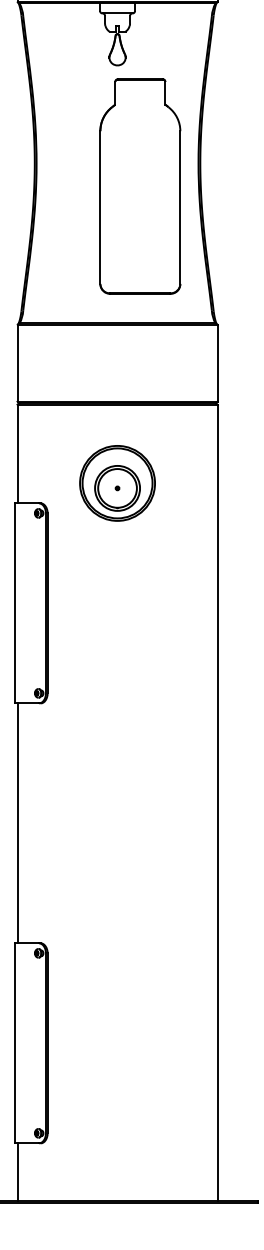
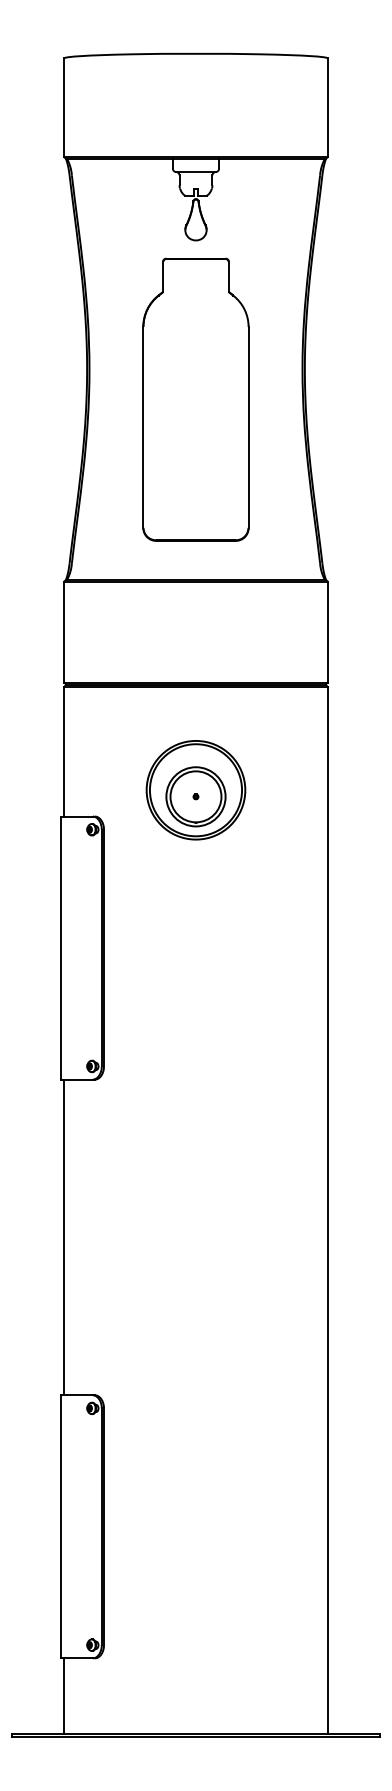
part: (139, 186) -> (195, 399), moved

